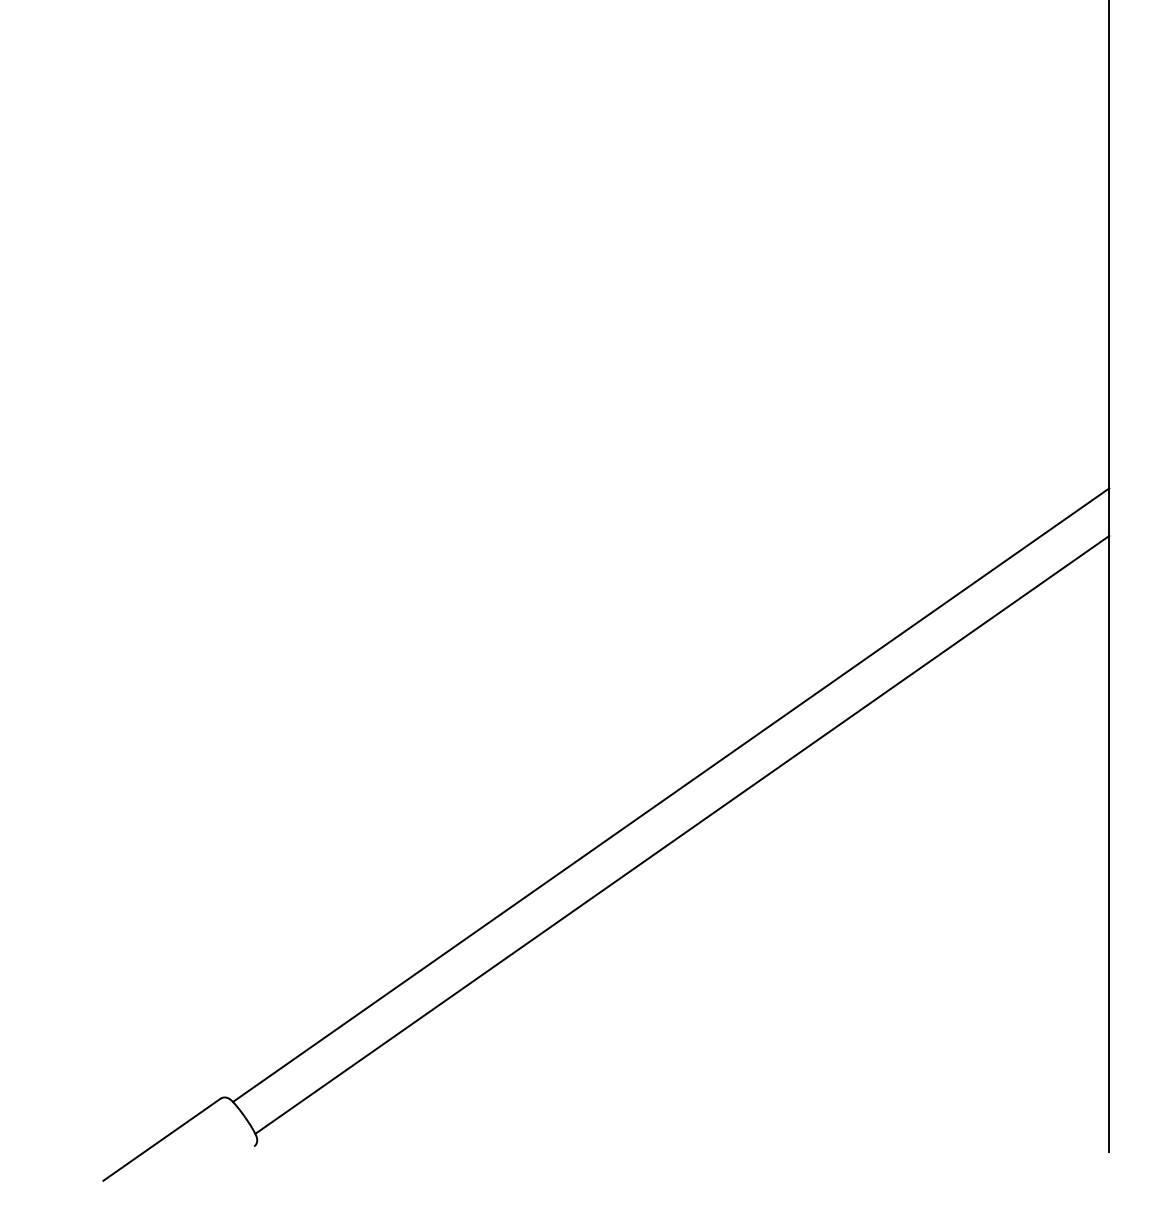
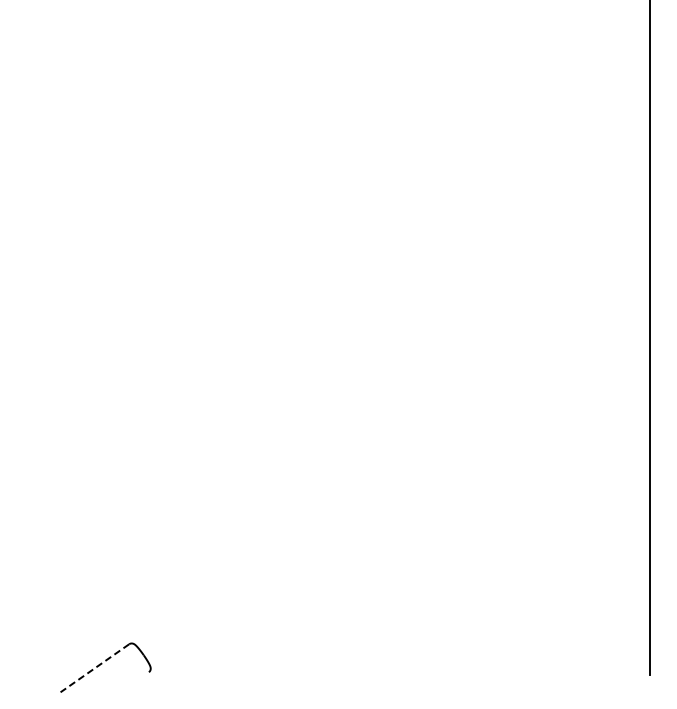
line: (671, 795) -> (393, 466), removed
line: (681, 834) -> (399, 489), removed
line: (161, 1140) -> (94, 668), solid -> dashed

